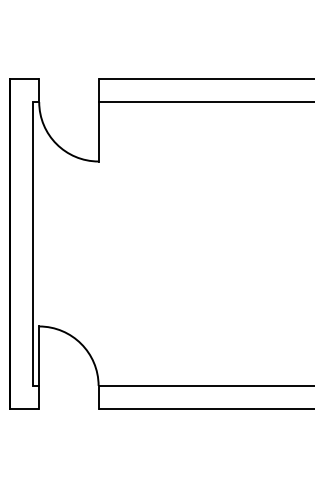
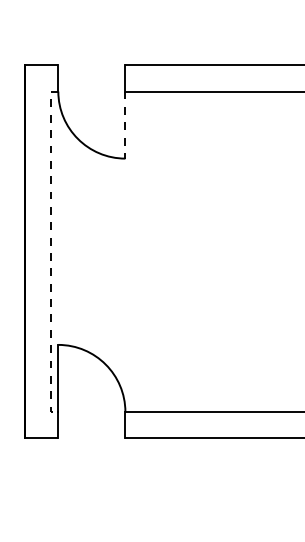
line: (98, 131) -> (125, 124), solid -> dashed
line: (32, 243) -> (50, 251), solid -> dashed

